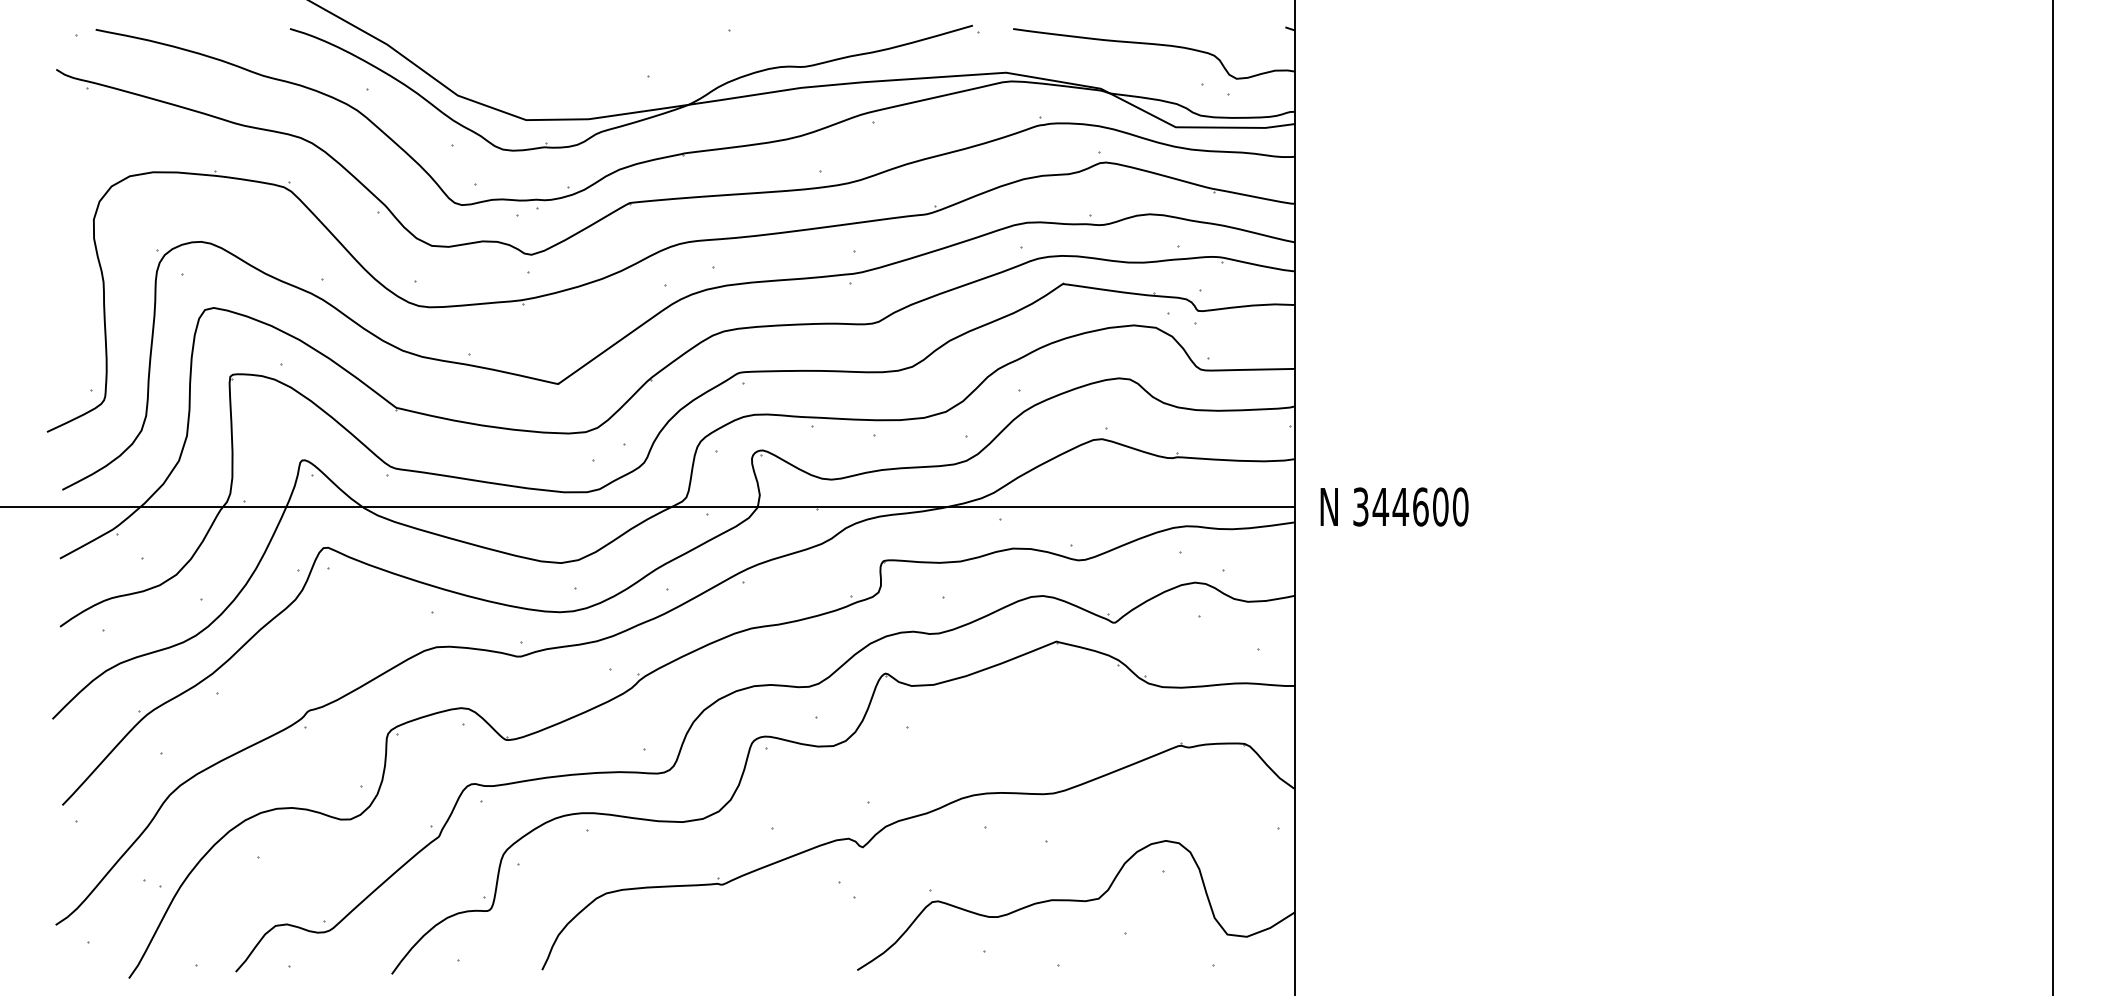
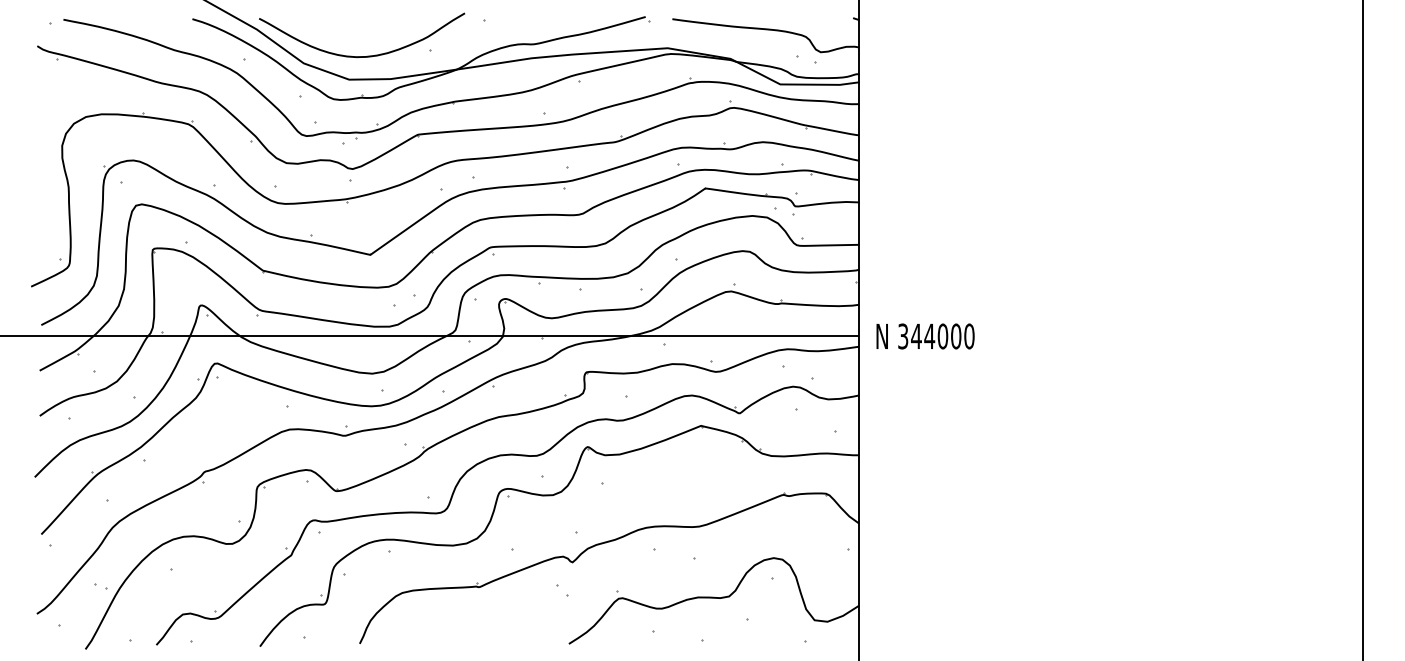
curve: (553, 83) -> (367, 55), added
text: (1420, 507) -> (942, 336), 344600 -> 344000

